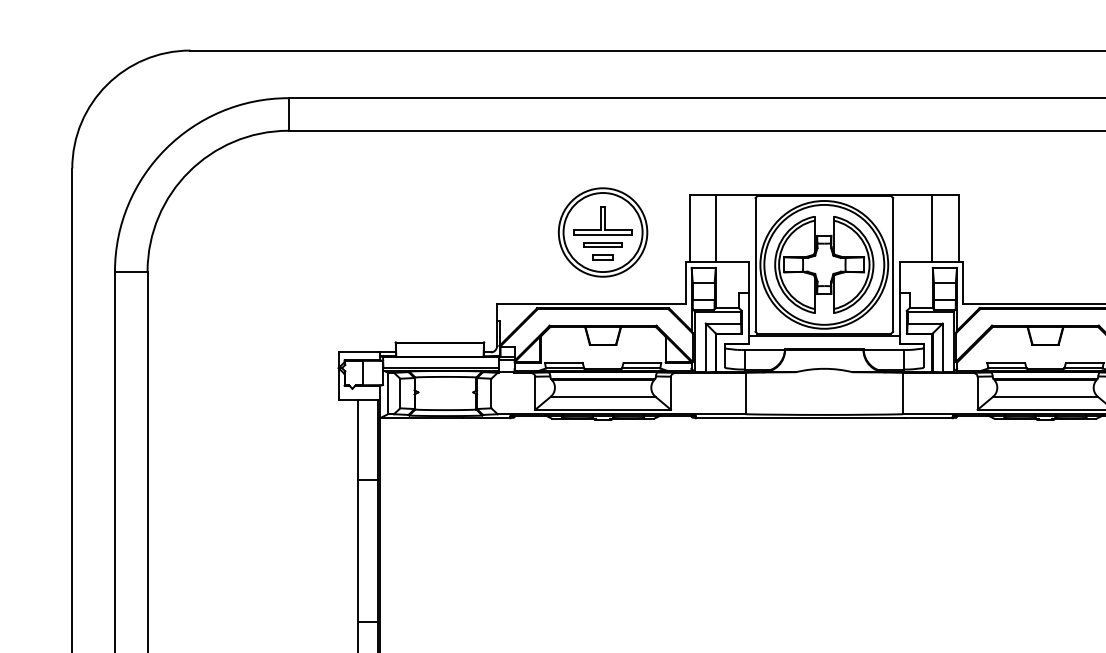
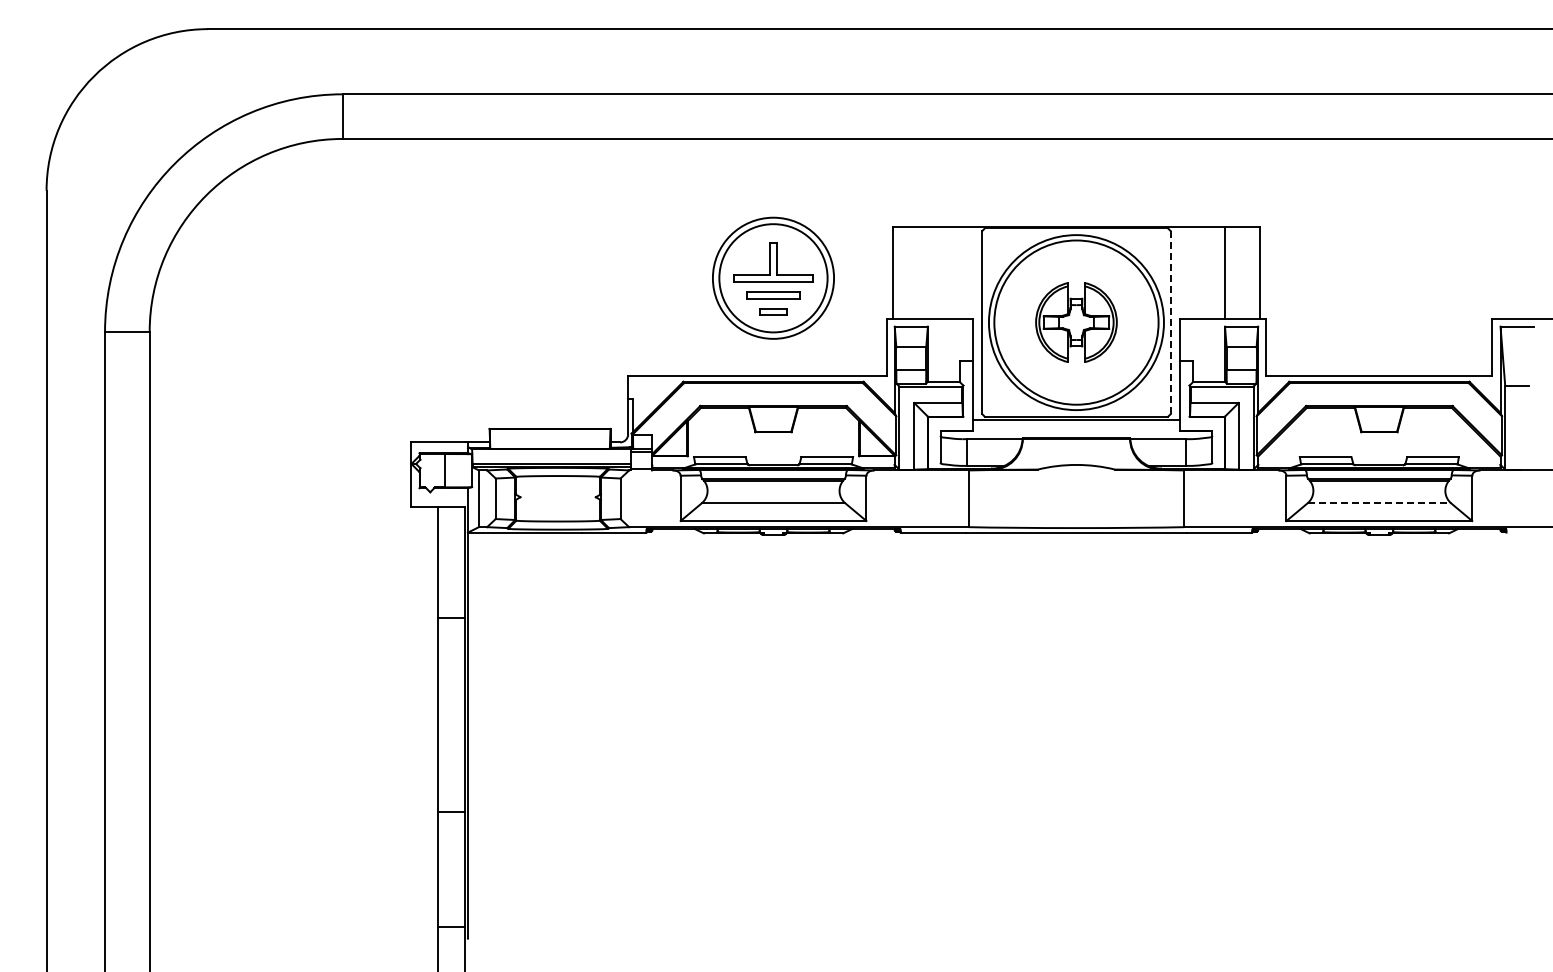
line: (716, 228) -> (928, 272), removed
part: (824, 264) -> (1076, 322), size x0.6
line: (892, 264) -> (1170, 322), solid -> dashed
line: (1045, 396) -> (1379, 503), solid -> dashed

